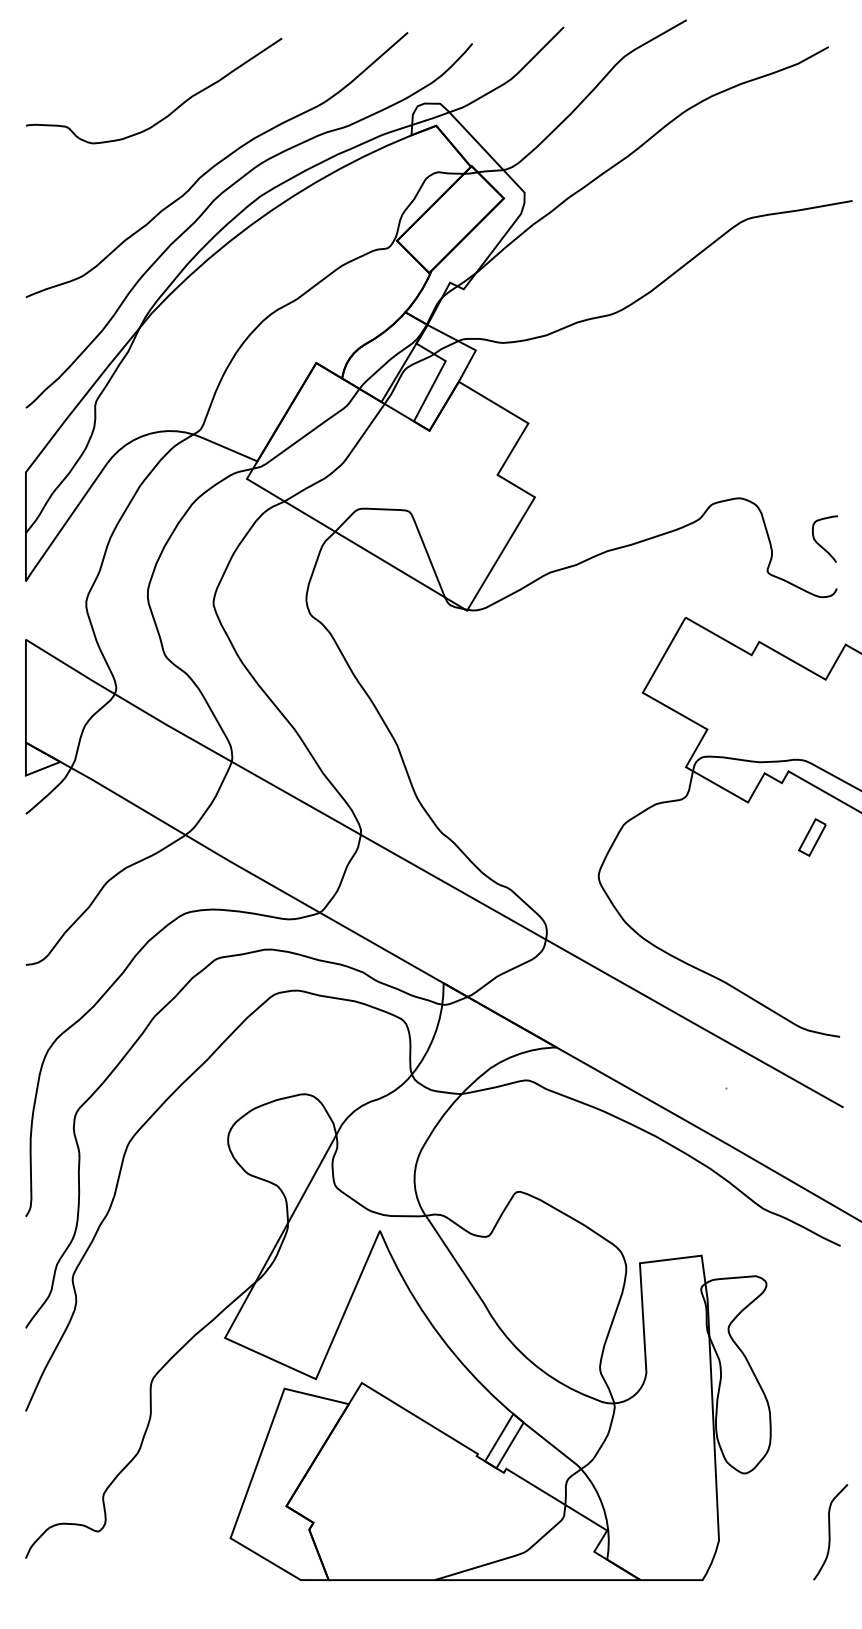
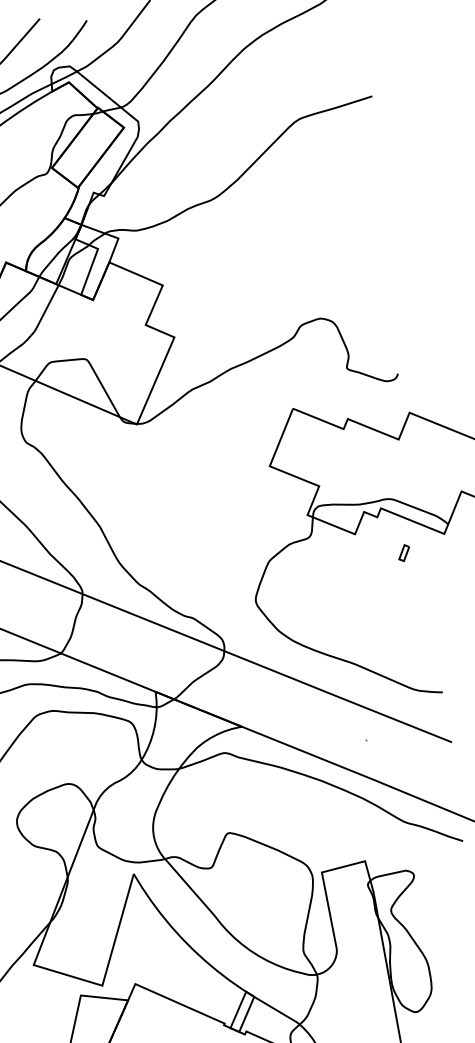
curve: (819, 543) -> (381, 343), removed
part: (812, 837) -> (404, 553), size x0.6

